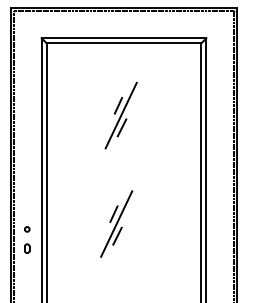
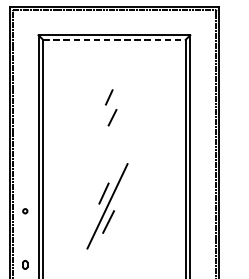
line: (124, 43) -> (114, 40), solid -> dashed
line: (120, 115) -> (111, 106), removed
part: (116, 223) -> (107, 205), size x1.4
part: (27, 248) -> (25, 264), moved

